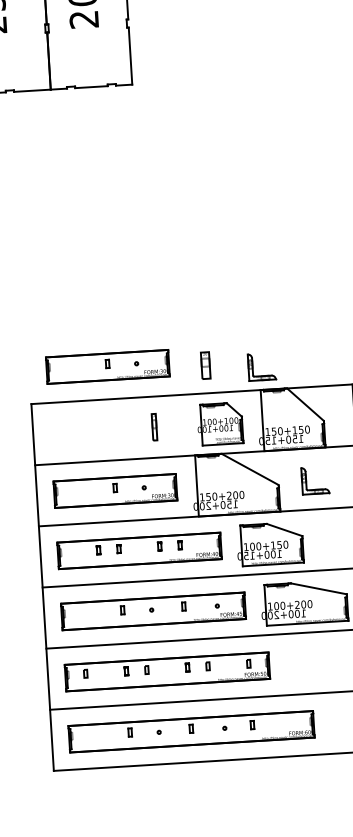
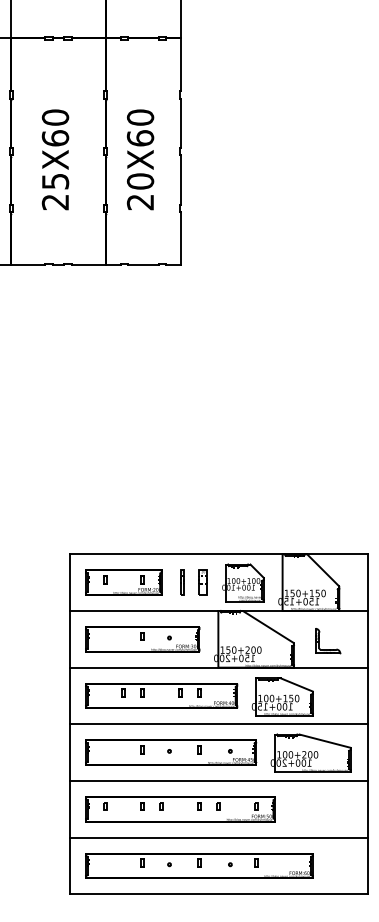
part: (204, 365) -> (202, 582), moved
part: (107, 367) -> (142, 524), removed
part: (262, 376) -> (285, 541), removed
part: (90, 430) -> (123, 582), added

